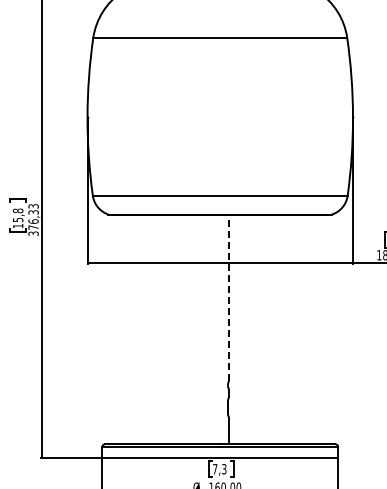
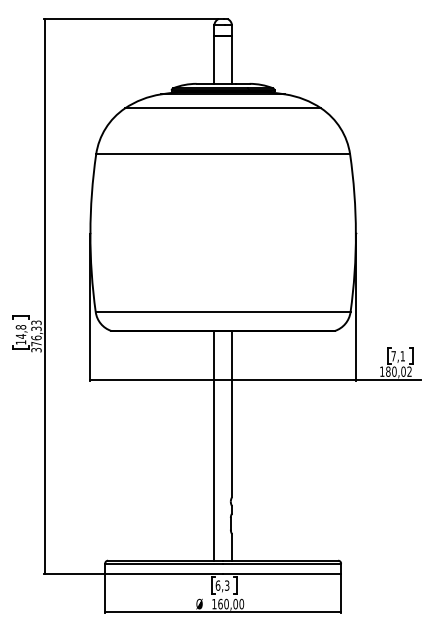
text: (17, 220) -> (20, 336), 15,8 -> 14,8
line: (229, 297) -> (232, 413), dashed -> solid
line: (211, 329) -> (214, 445), added
text: (214, 469) -> (217, 585), 7,3 -> 6,3

